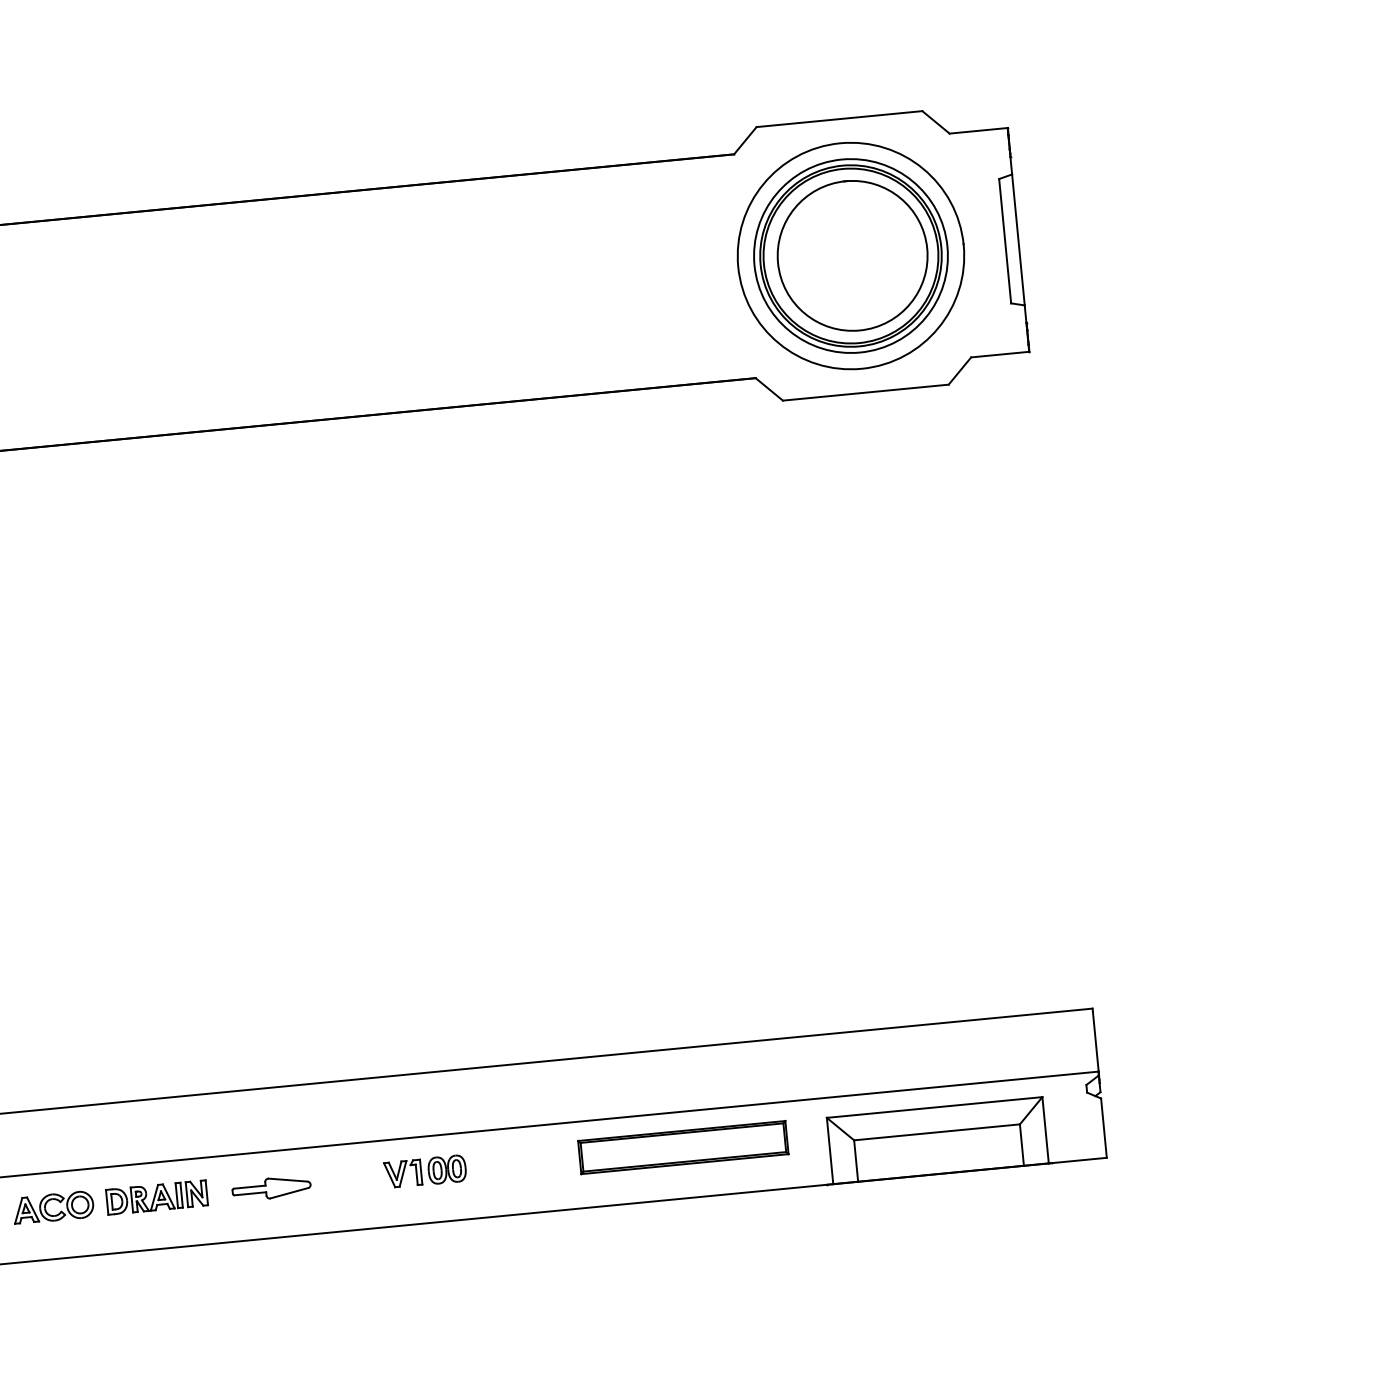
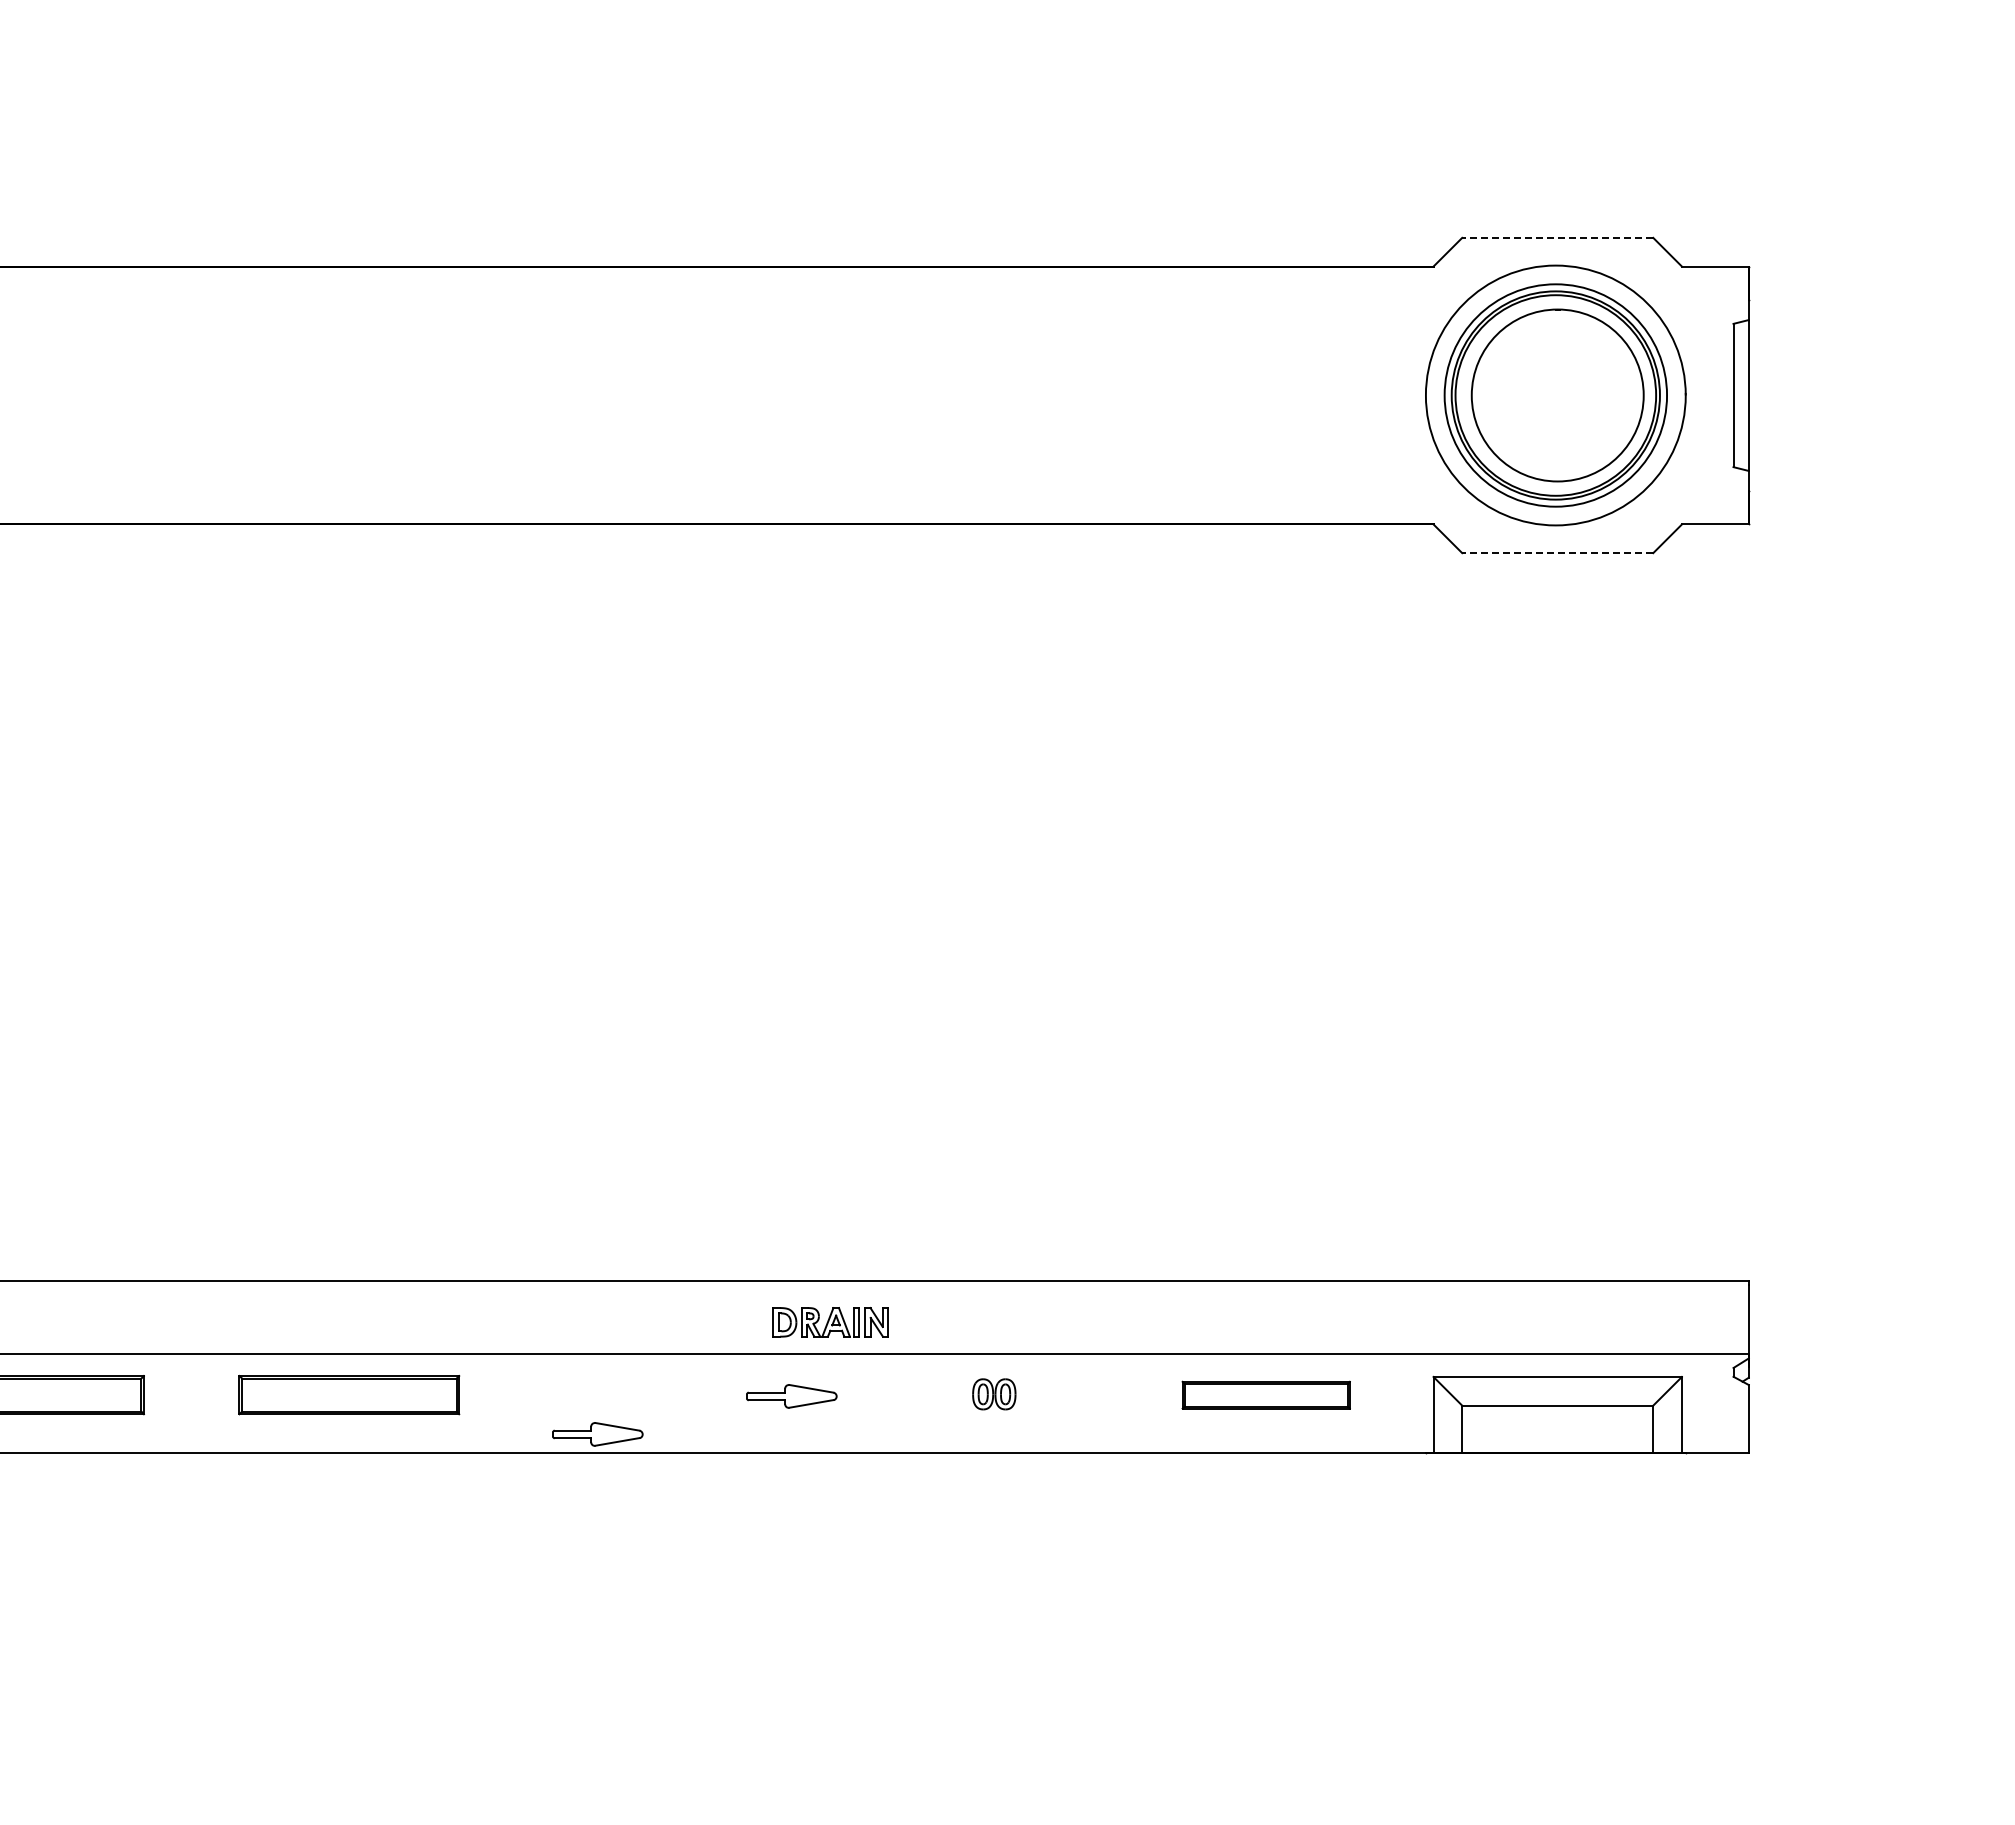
line: (839, 118) -> (1557, 237), solid -> dashed
line: (865, 392) -> (1557, 553), solid -> dashed
part: (682, 1147) -> (1265, 1395), size x0.7
part: (402, 1174) -> (942, 1394), removed
part: (156, 1197) -> (830, 1322), moved
part: (48, 1213) -> (534, 1400), removed
part: (106, 1237) -> (597, 1434), added

